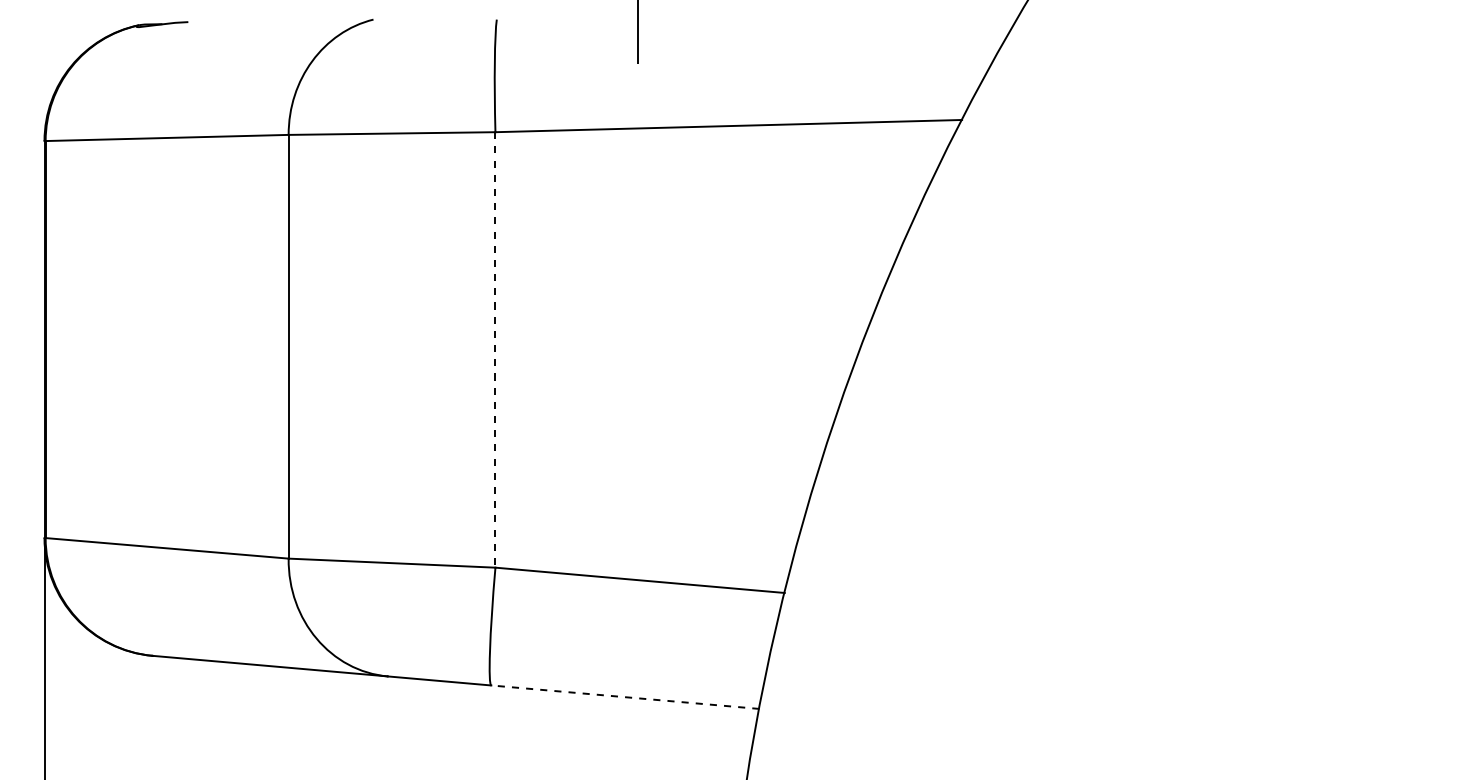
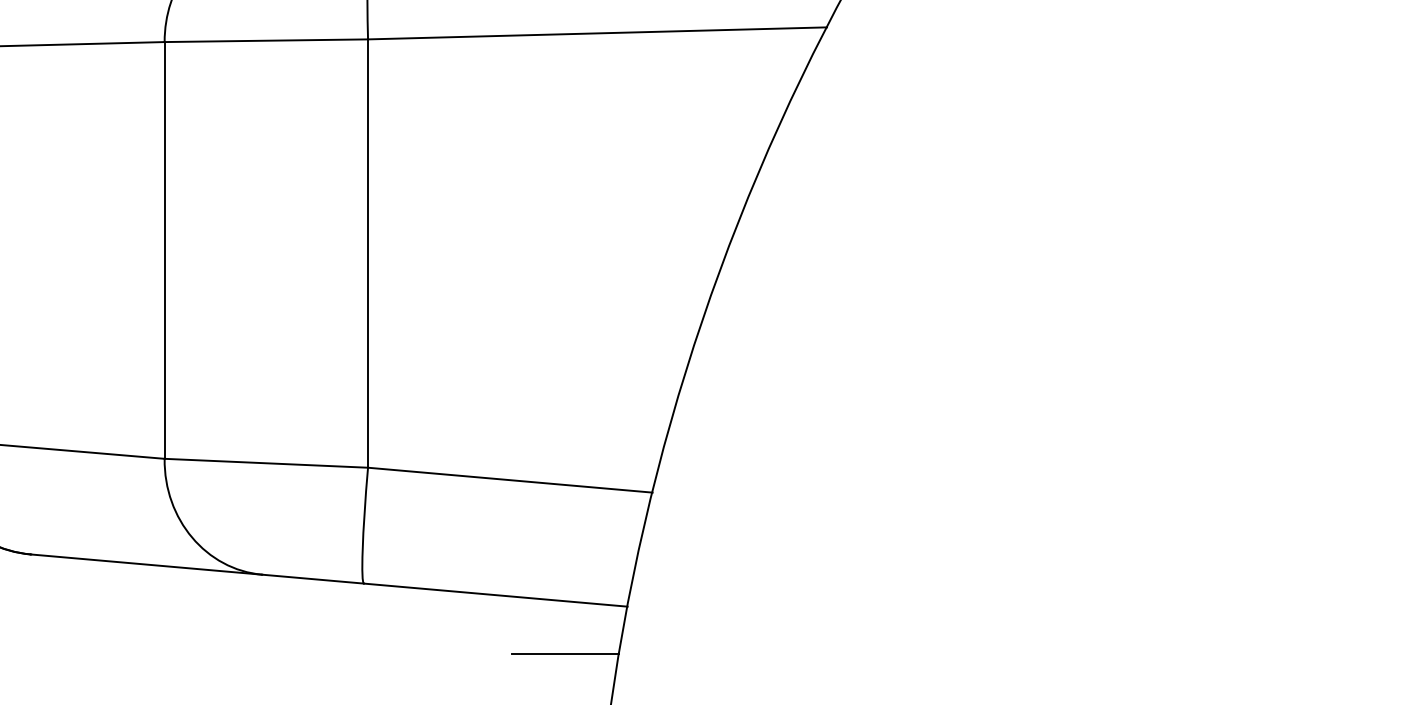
line: (495, 349) -> (368, 253), dashed -> solid
line: (625, 697) -> (495, 595), dashed -> solid
line: (696, 756) -> (565, 653), added

